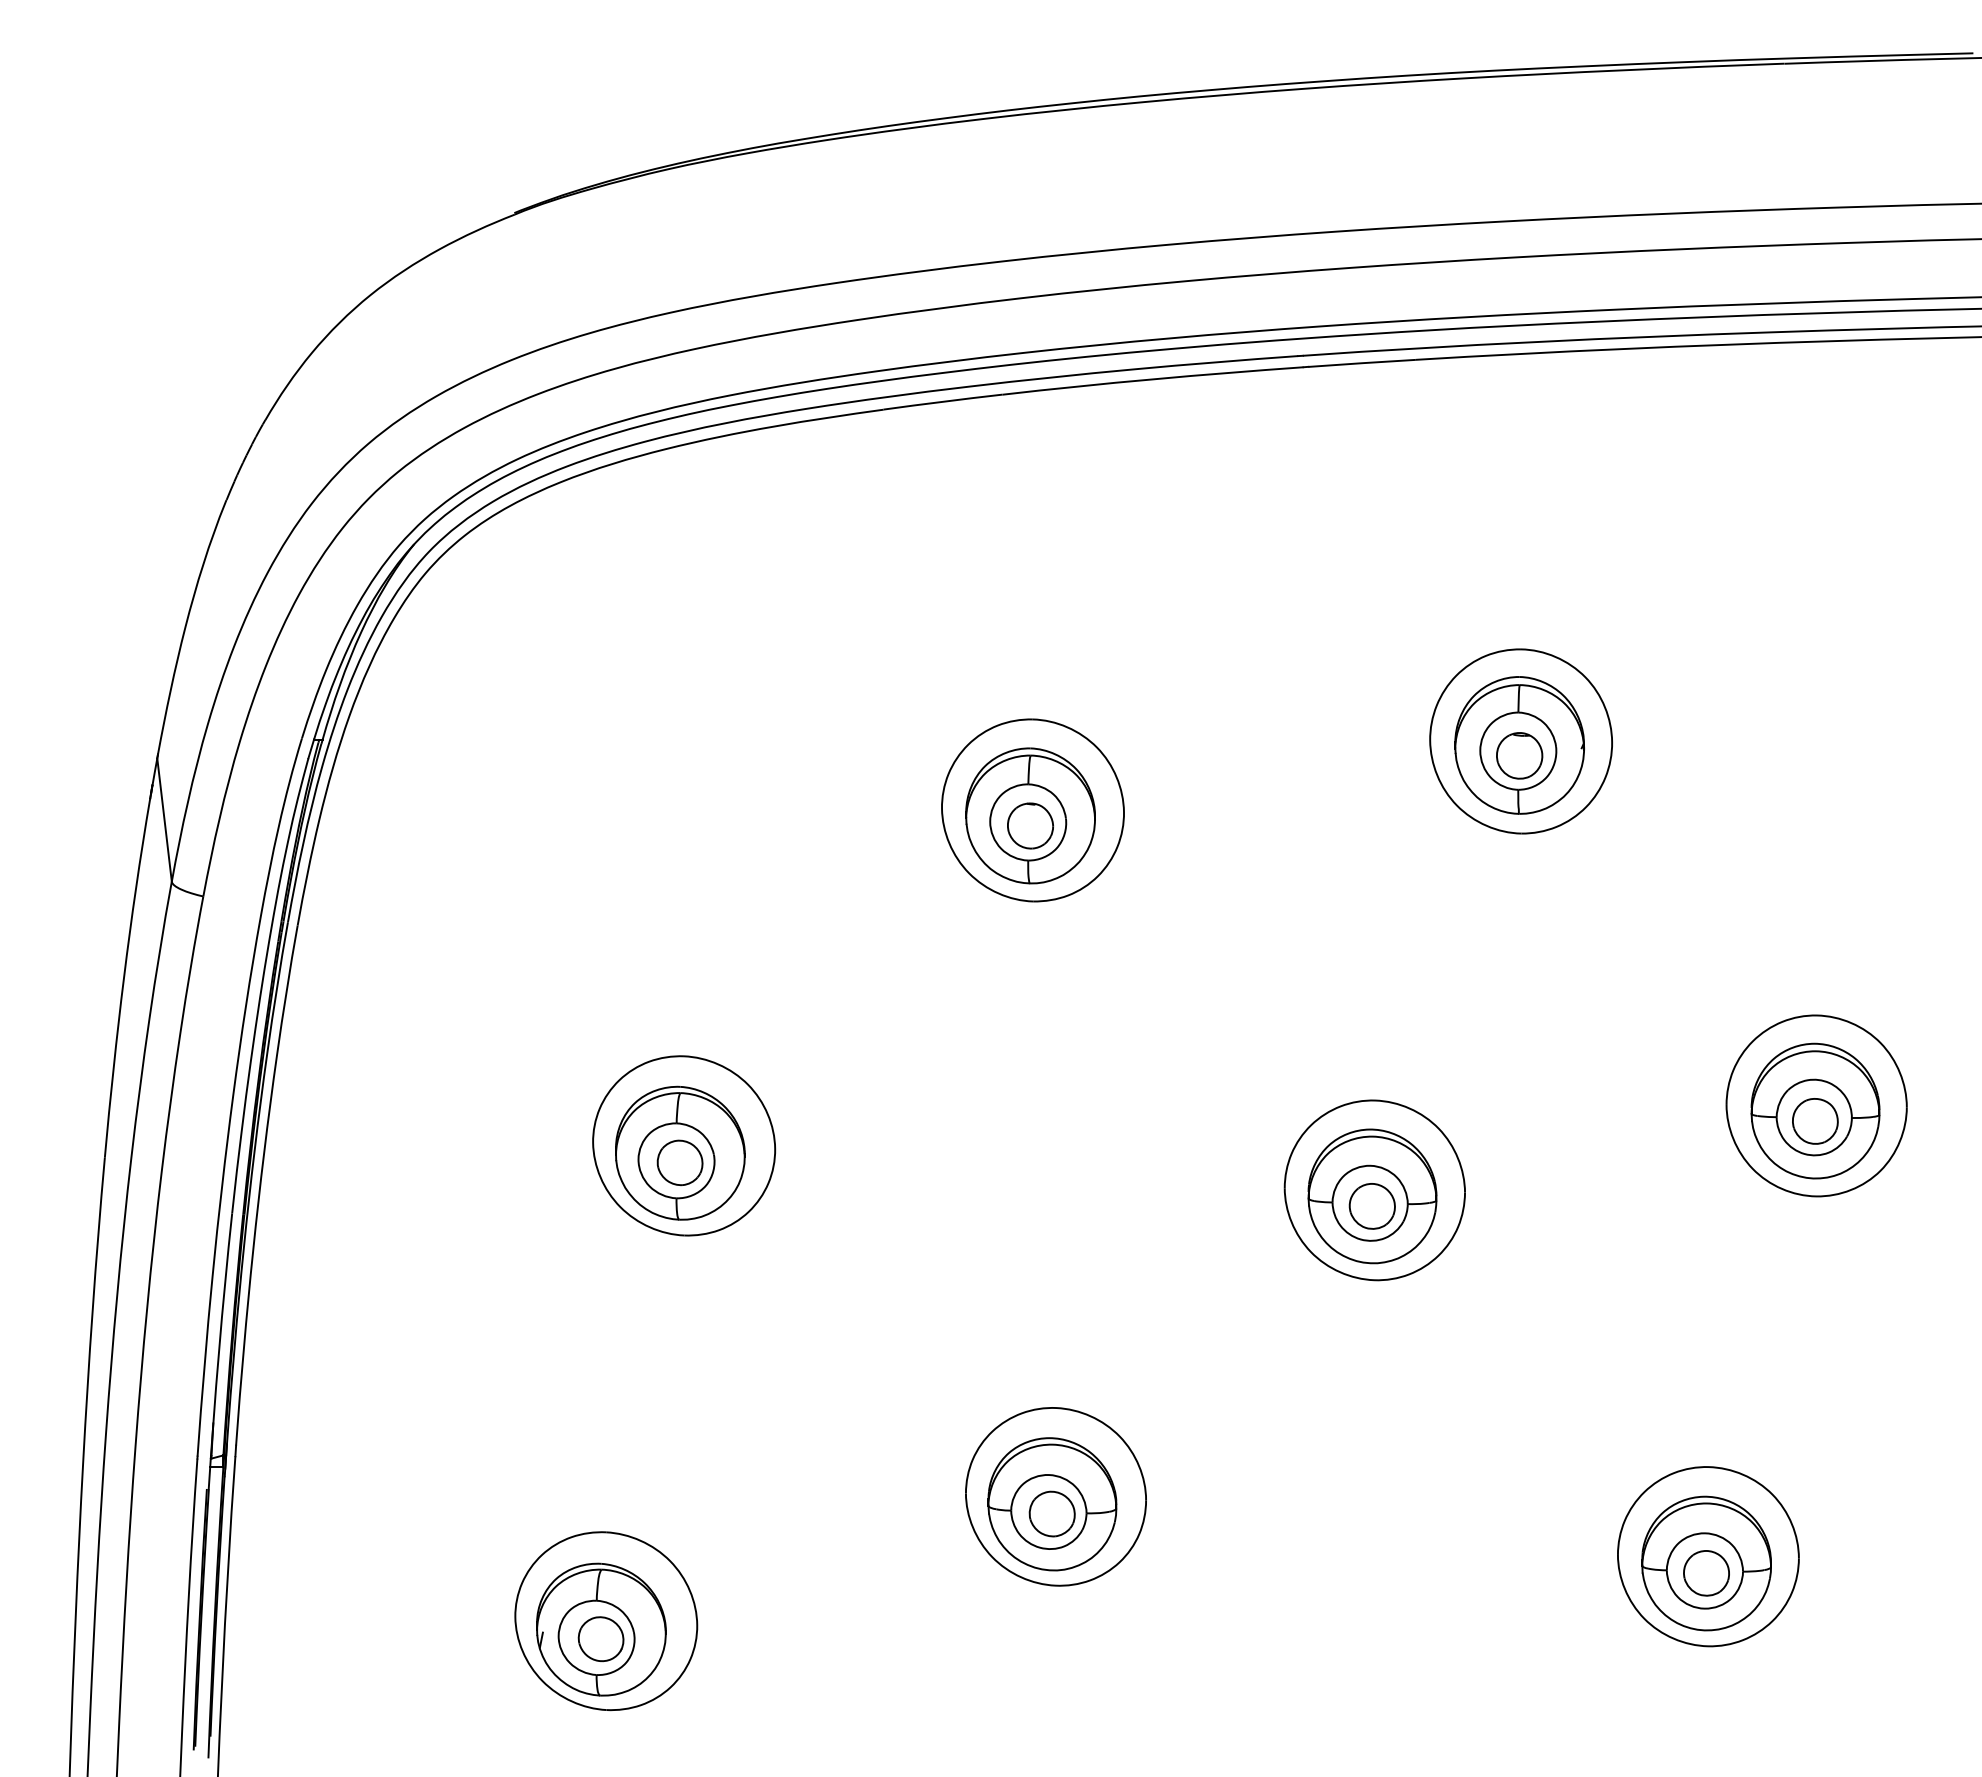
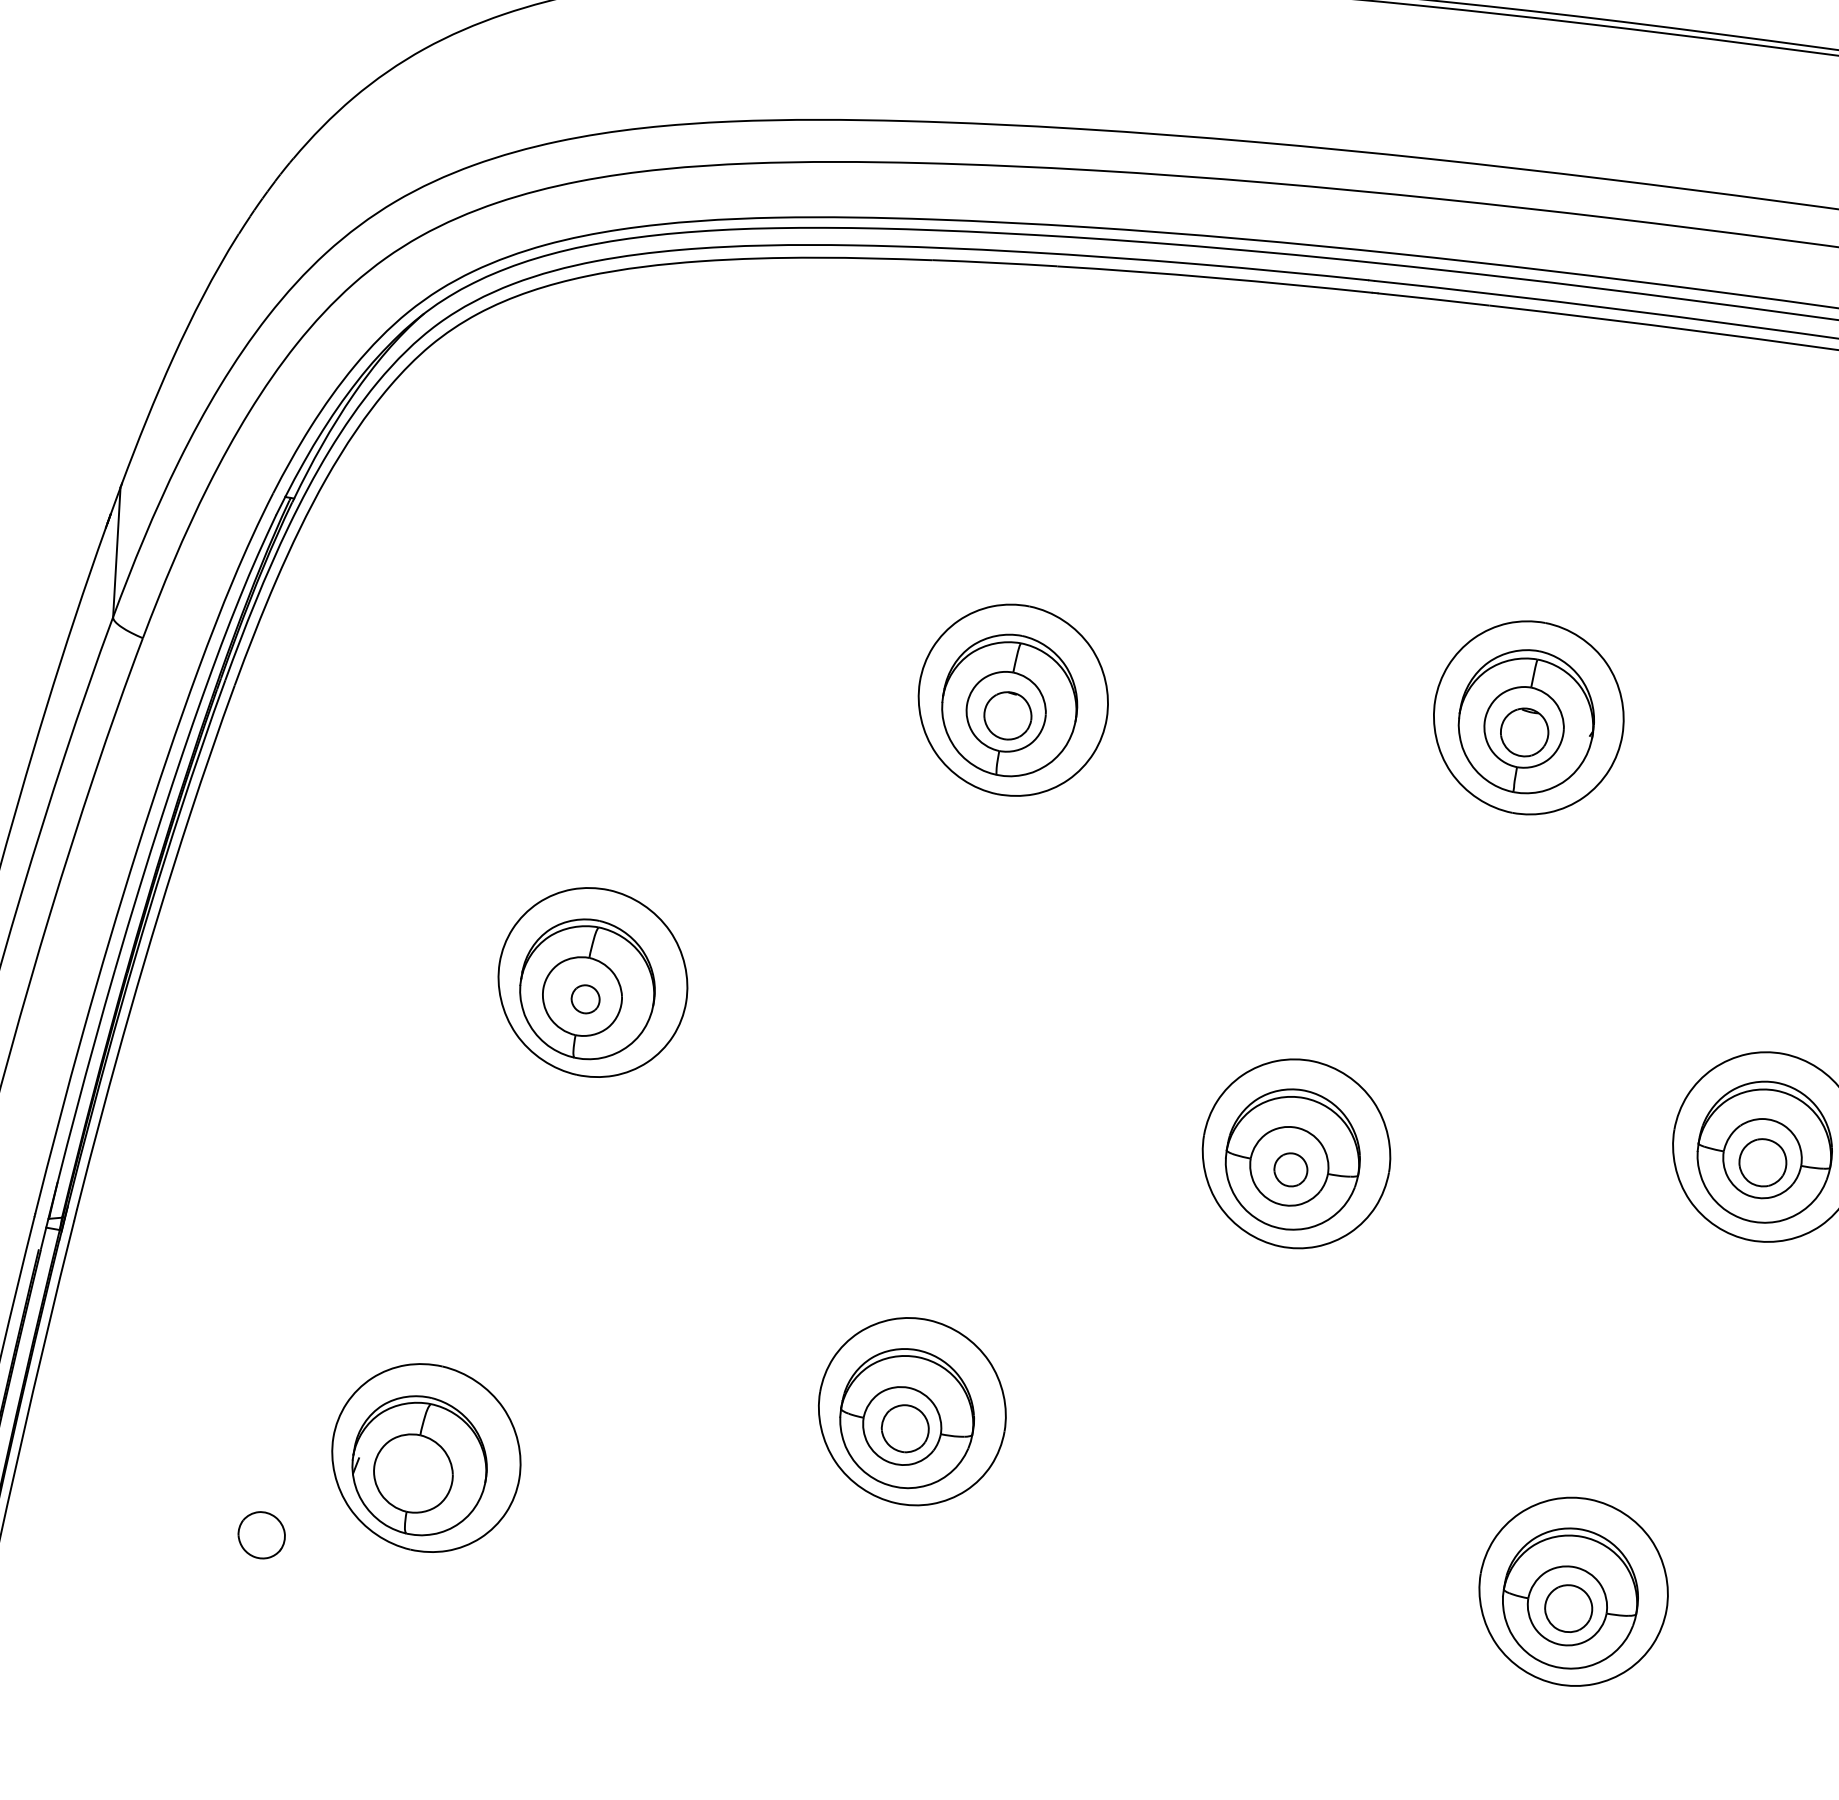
part: (679, 1162) -> (585, 998), size x0.6
part: (1371, 1206) -> (1290, 1169), size x0.7
part: (600, 1639) -> (261, 1535), moved

